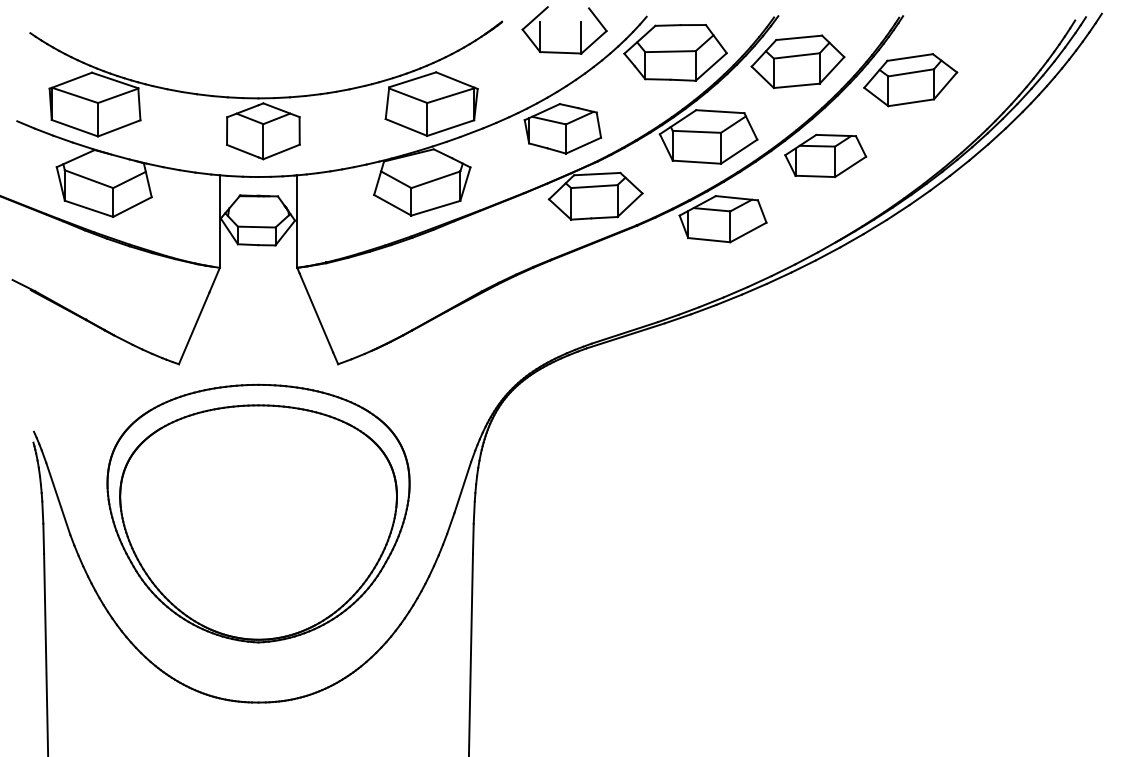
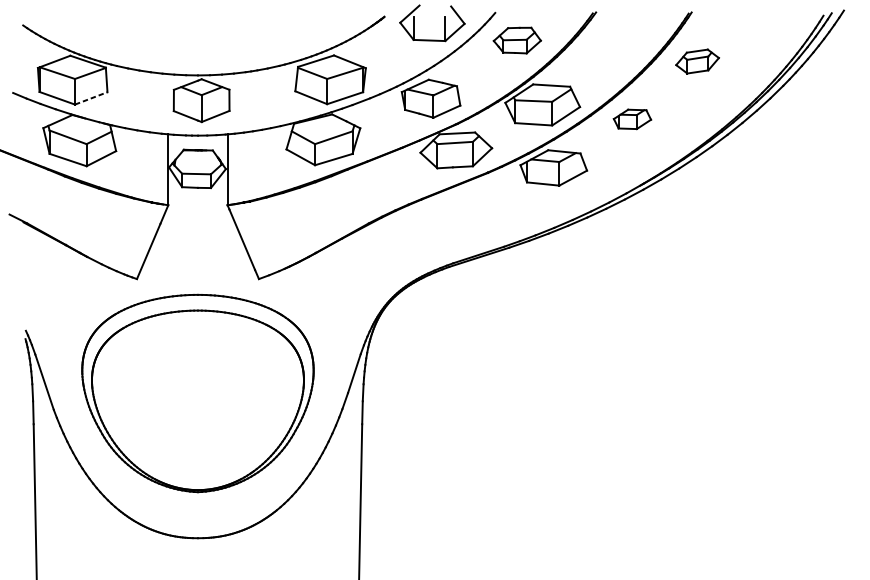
part: (675, 52) -> (517, 40), size x0.6
part: (797, 61) -> (610, 47), removed
part: (910, 80) -> (697, 61), size x0.6
line: (119, 128) -> (91, 98), solid -> dashed
part: (825, 155) -> (632, 119), size x0.6

